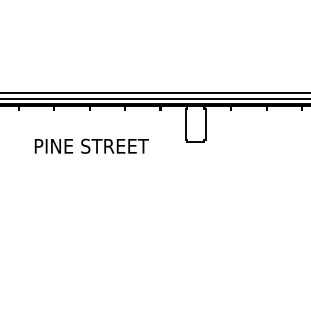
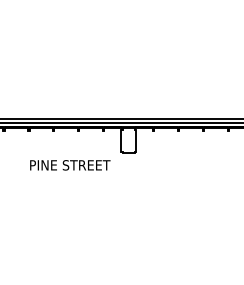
text: (92, 146) -> (70, 165), moved

